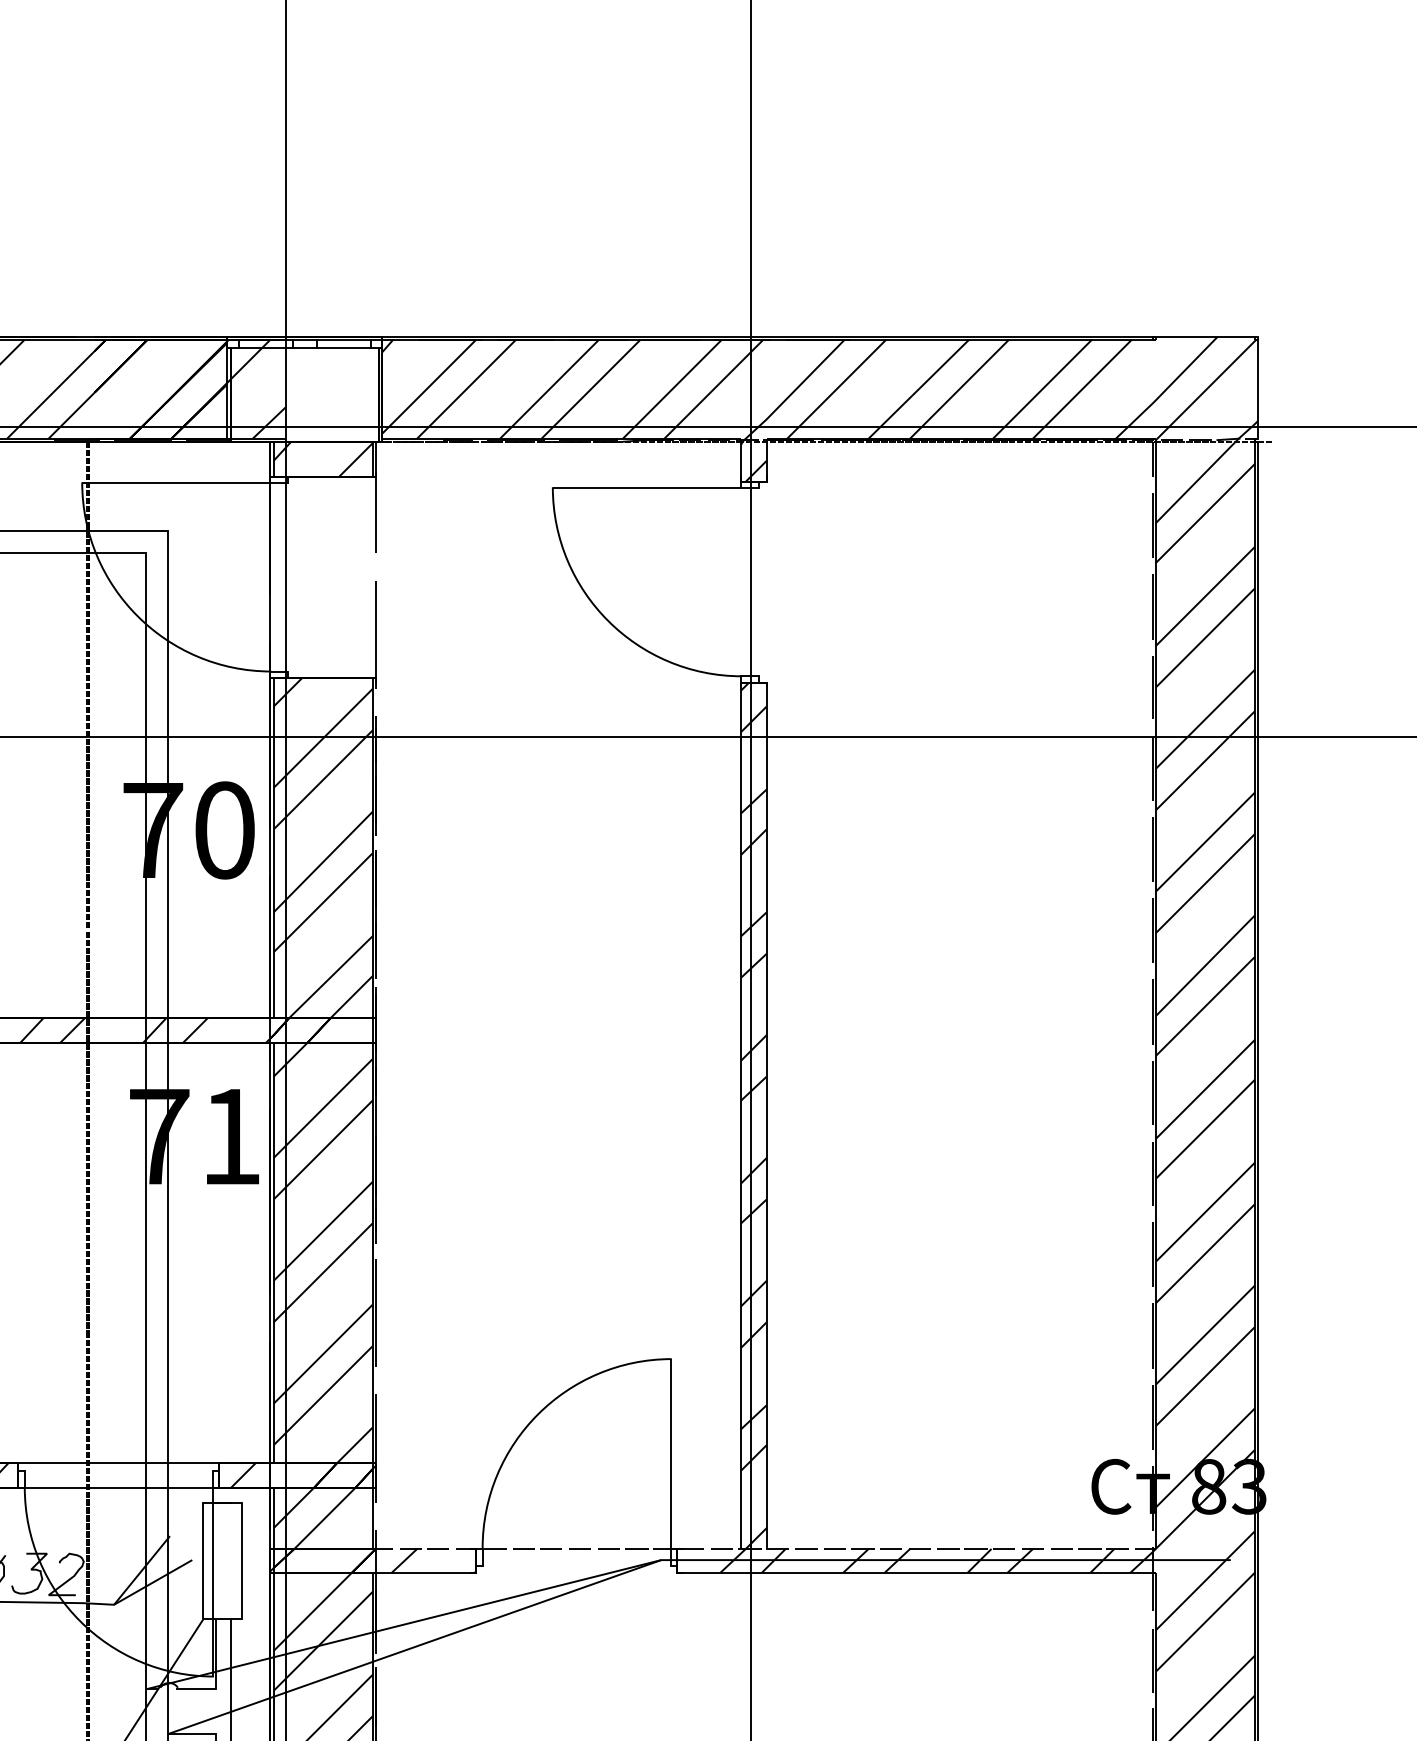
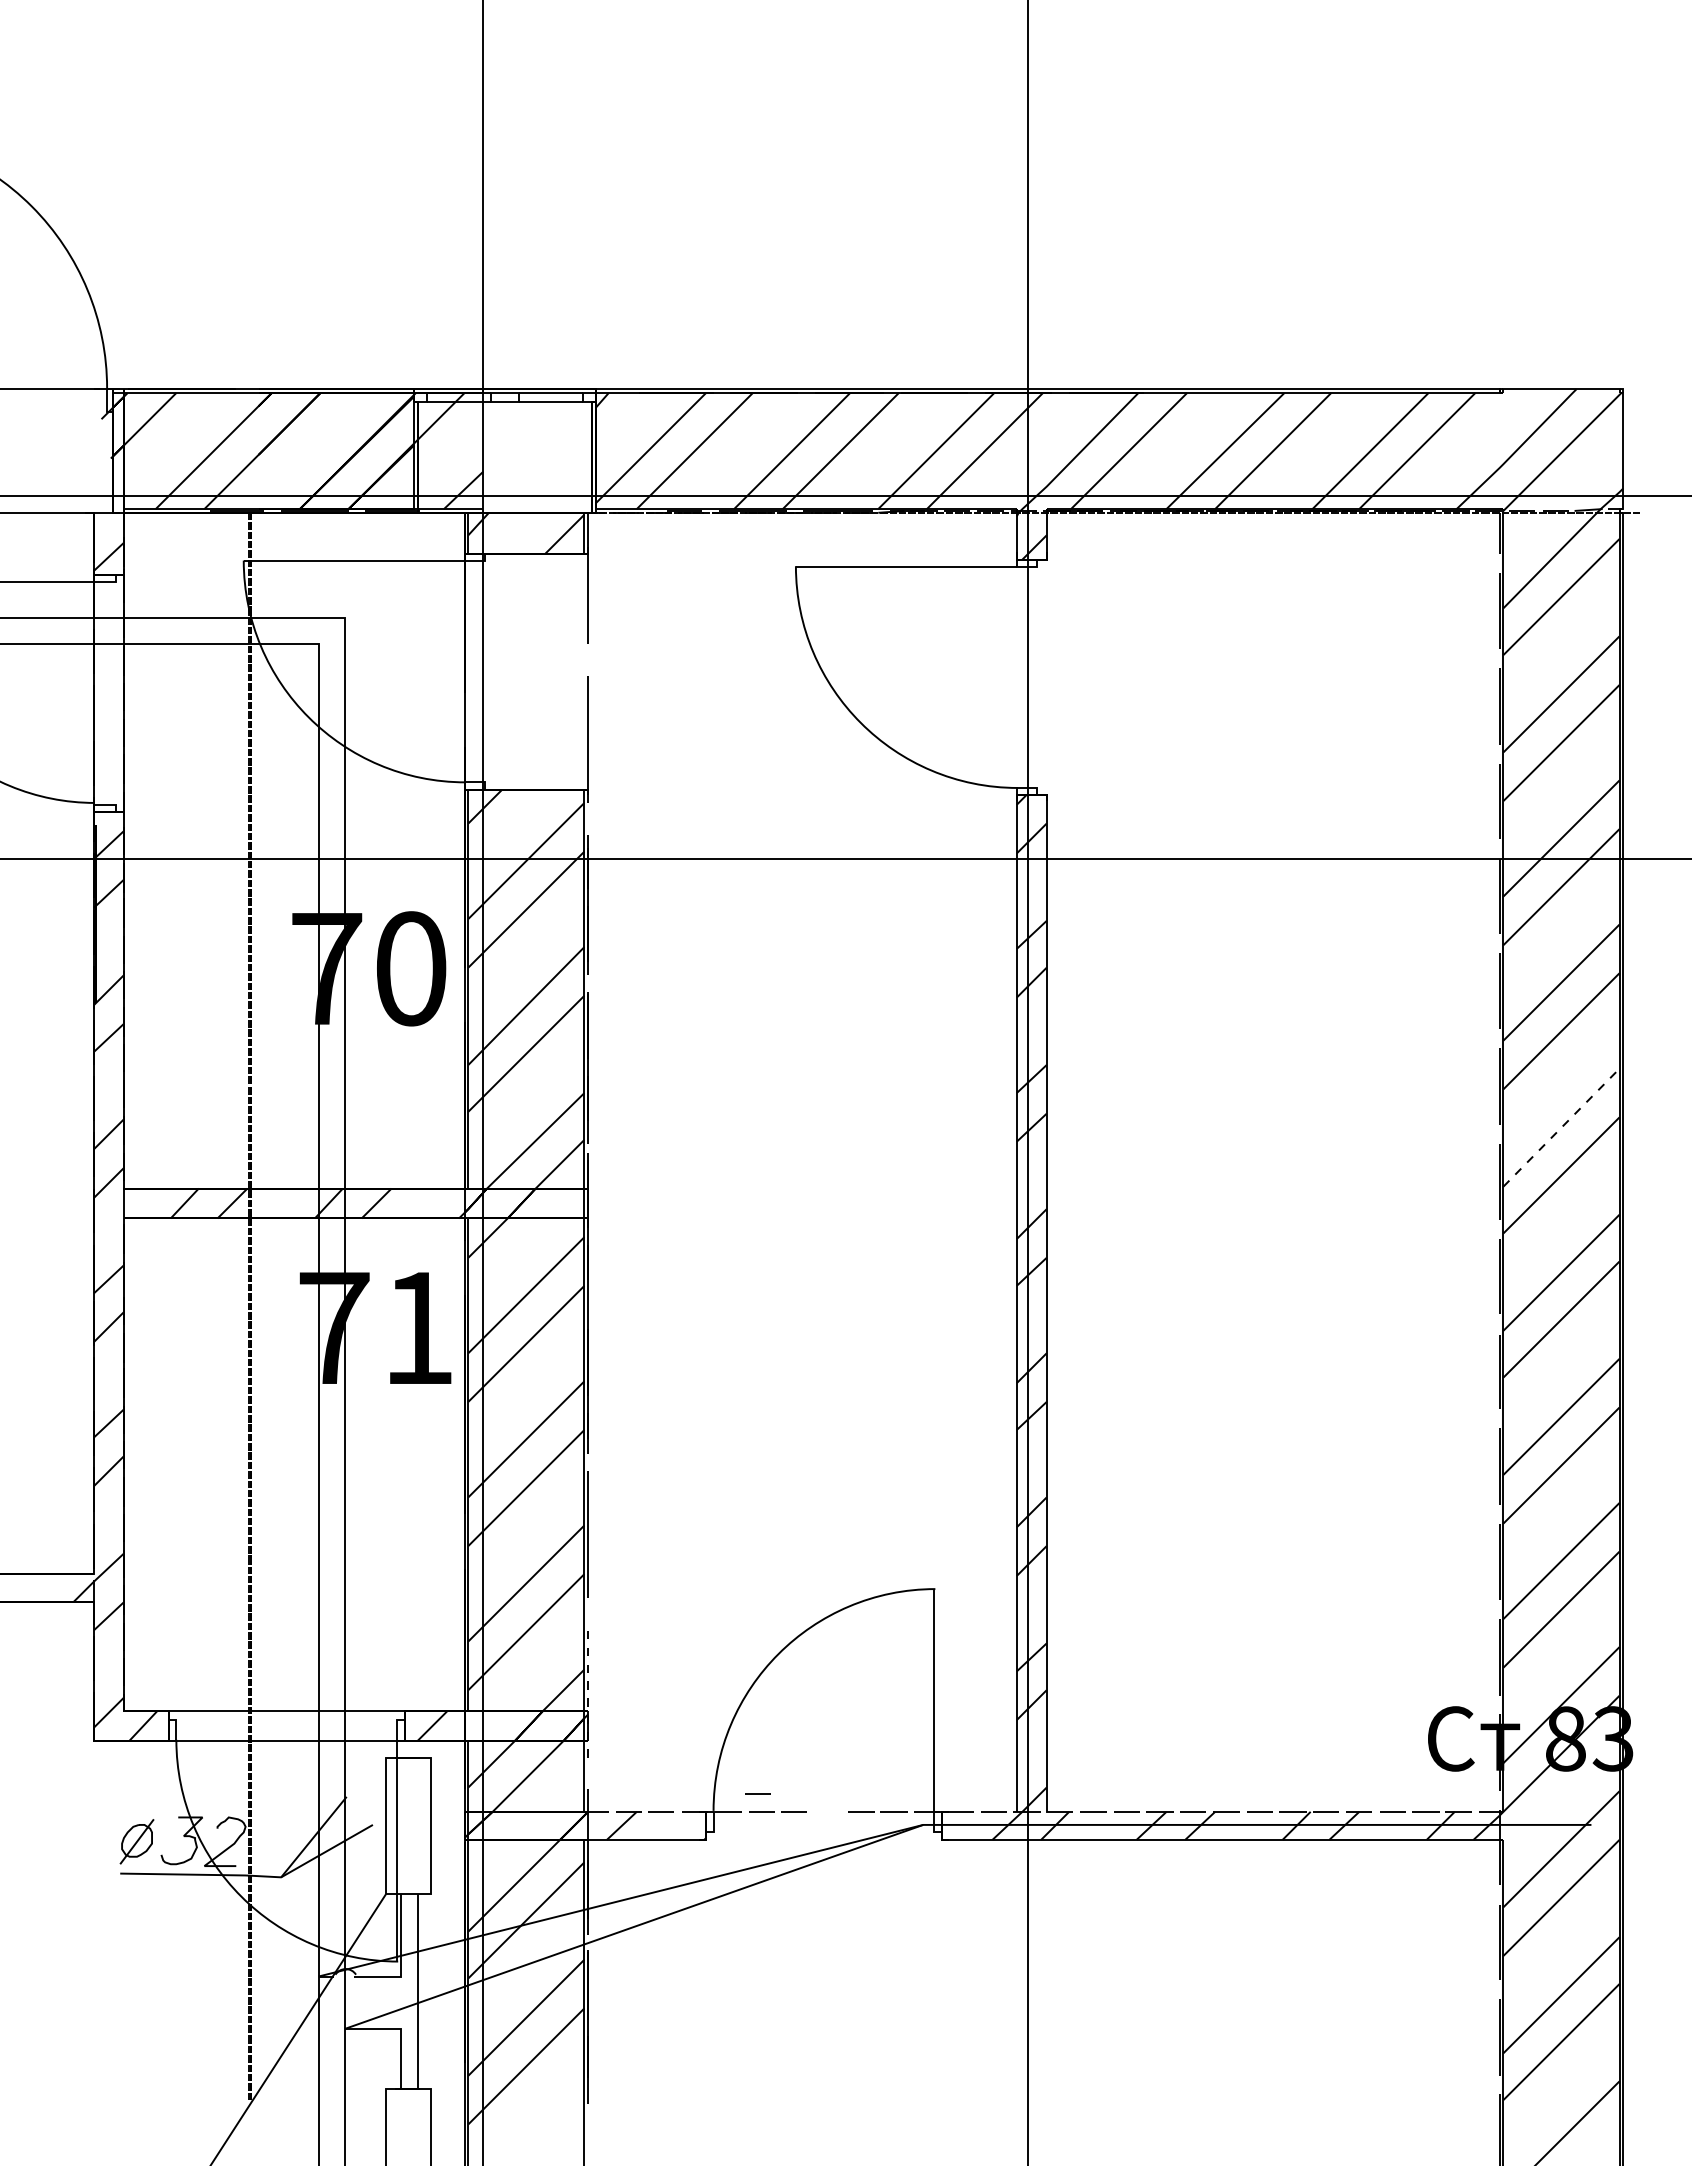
line: (1205, 965) -> (1561, 1127), solid -> dashed
line: (376, 1448) -> (588, 1693), solid -> dashed
line: (579, 1548) -> (757, 1793), moved

